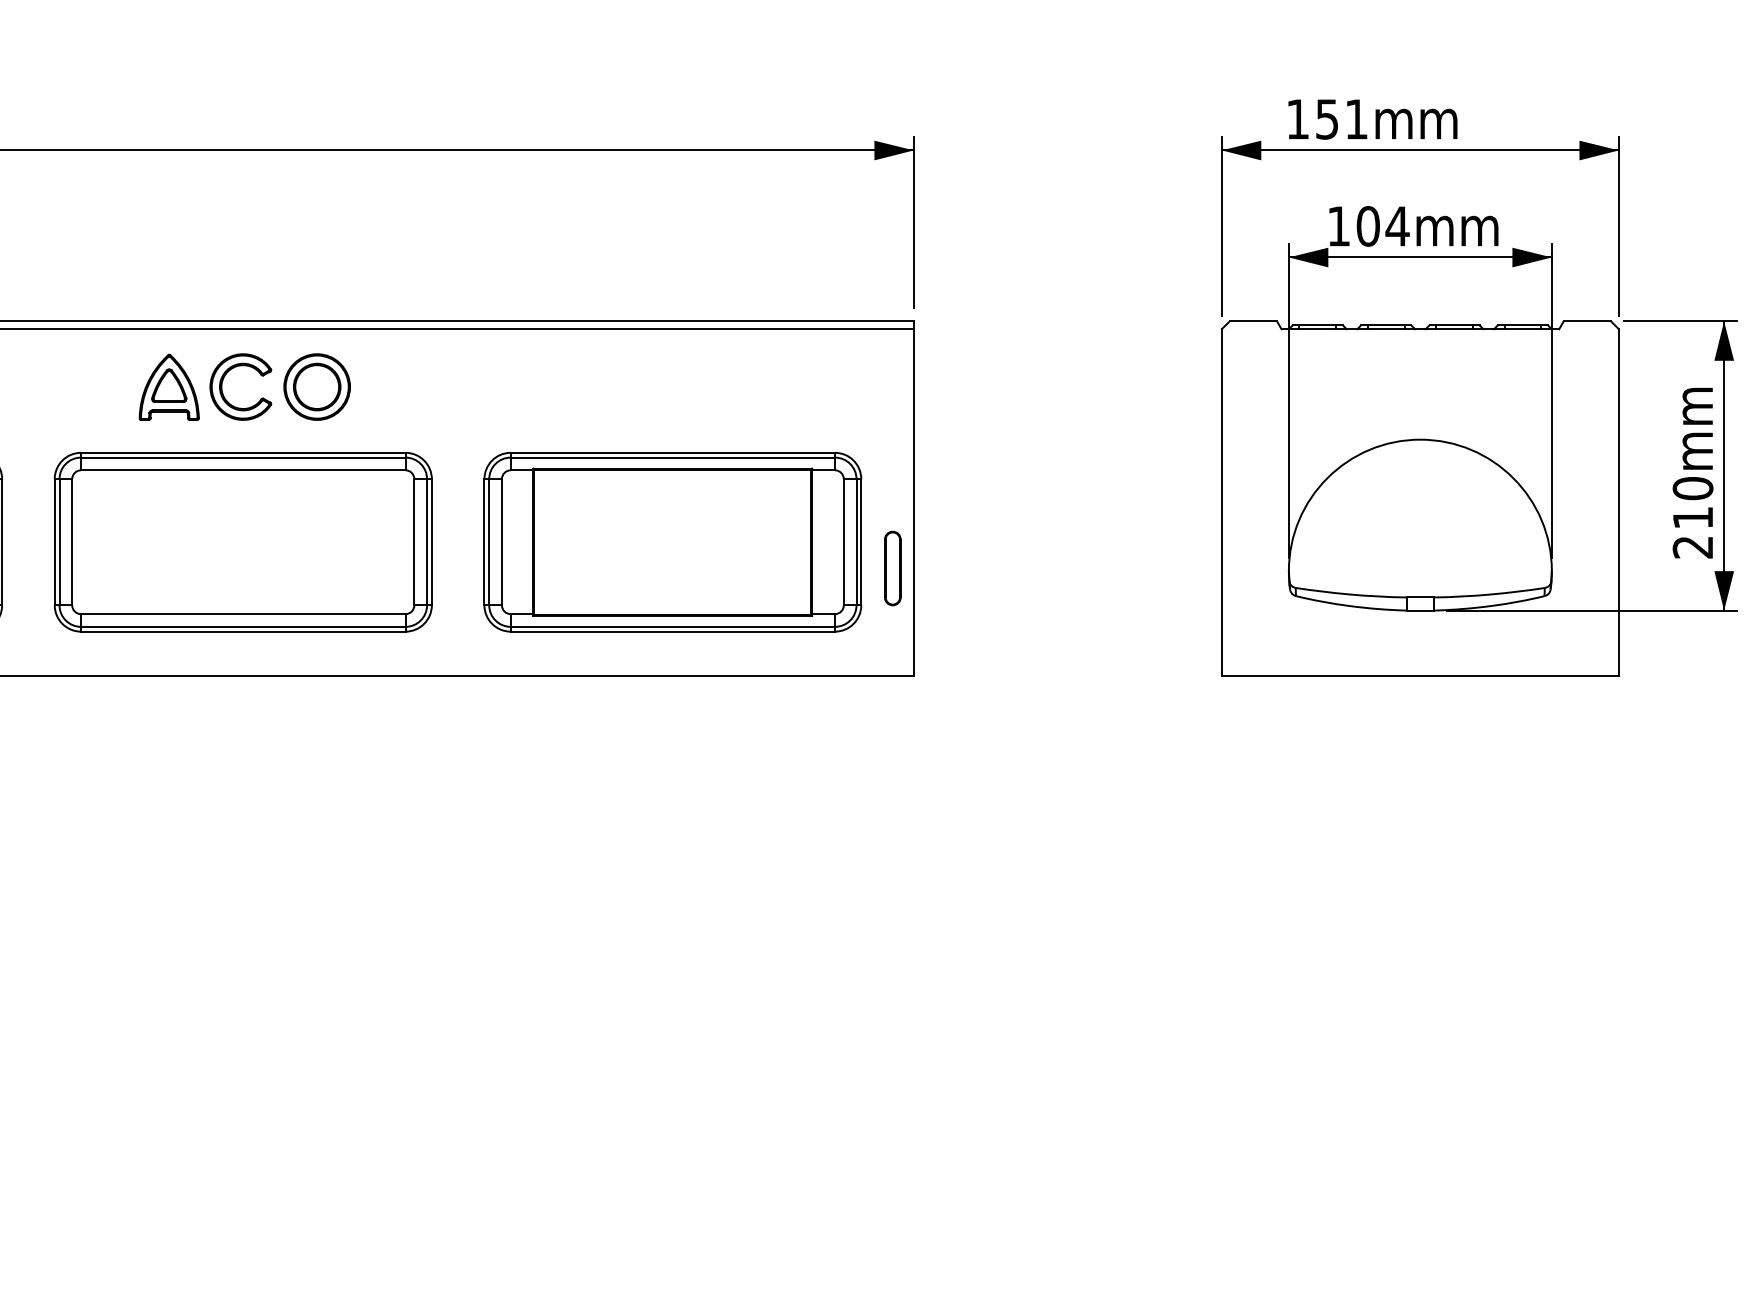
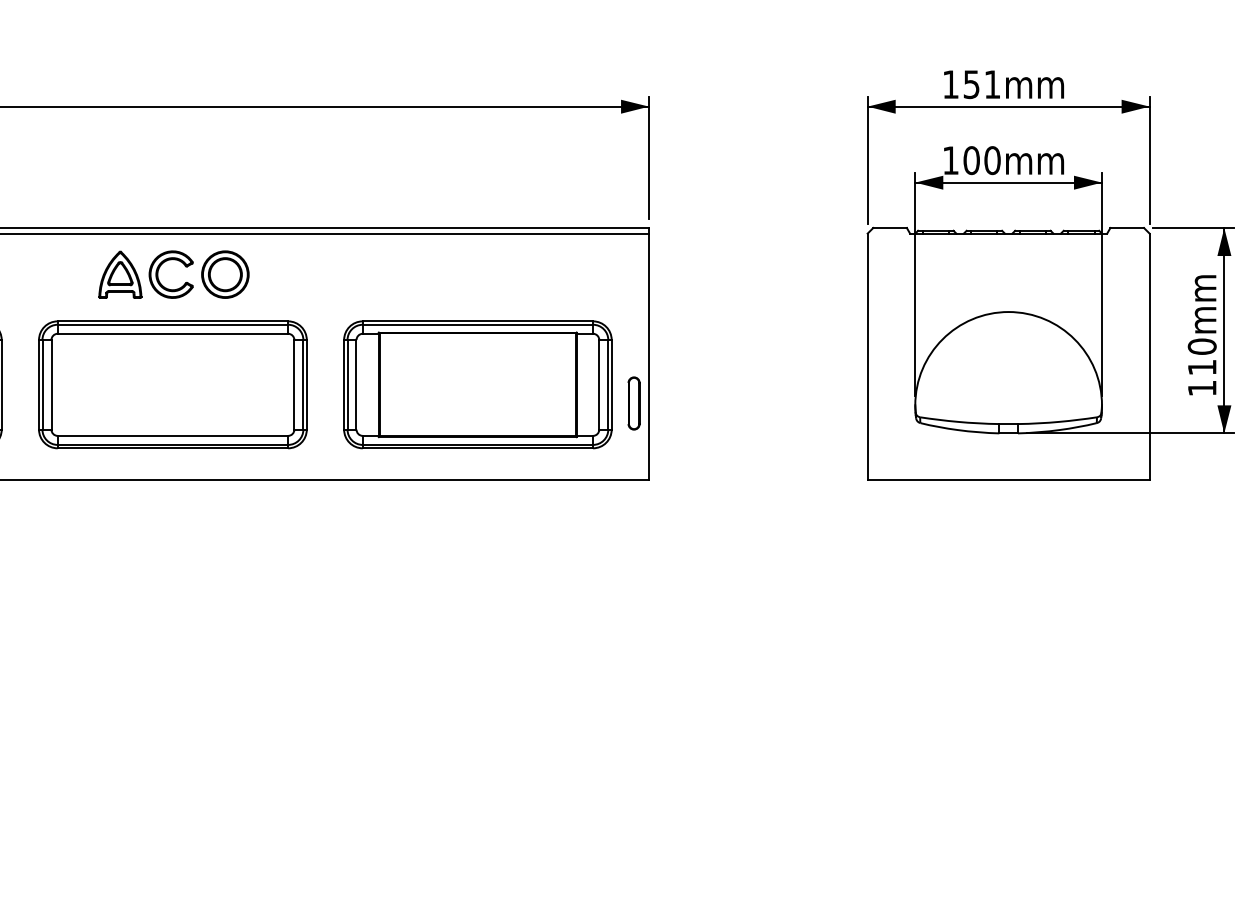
text: (1372, 119) -> (1003, 84), moved
text: (1397, 226) -> (992, 160), 104mm -> 100mm
text: (1692, 547) -> (1201, 388), 210mm -> 110mm

